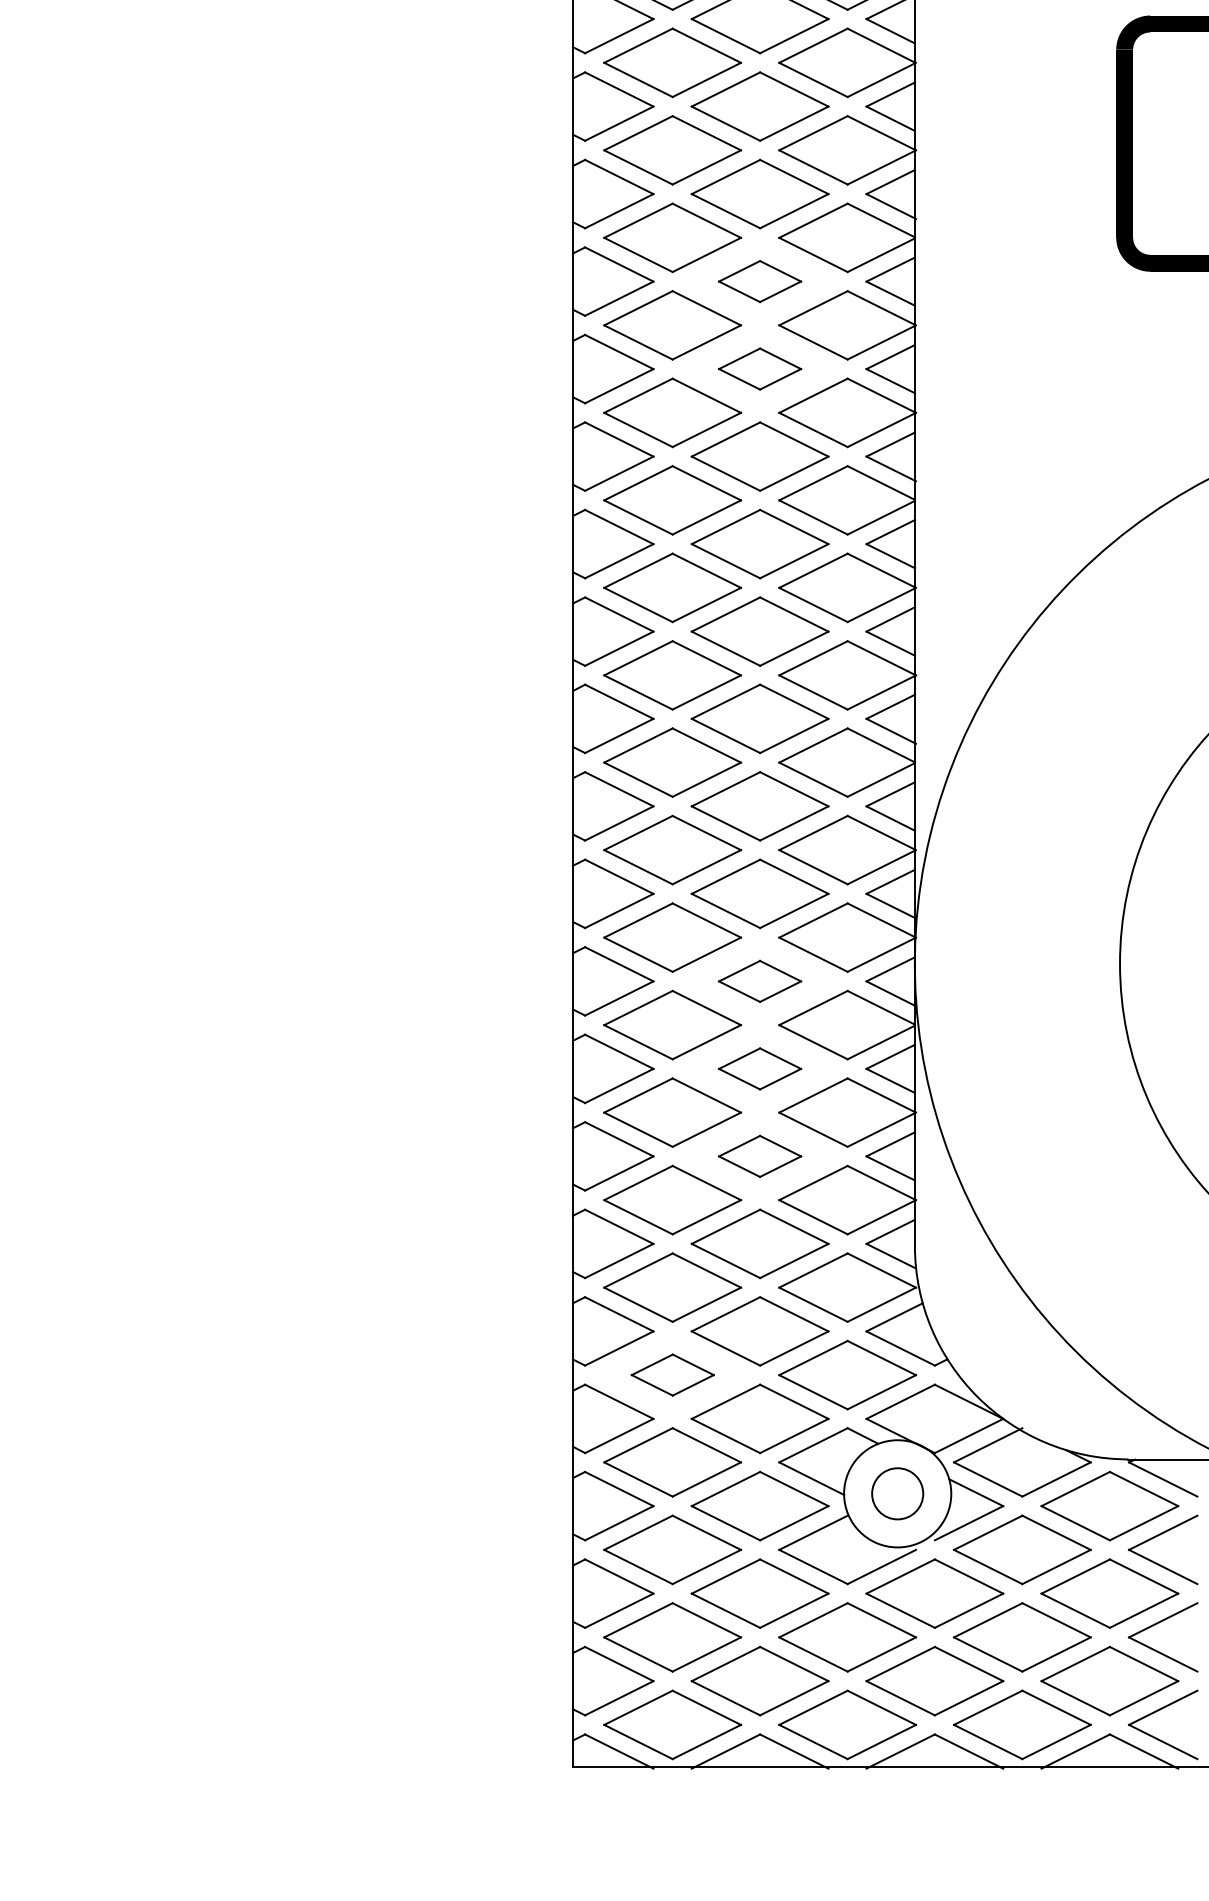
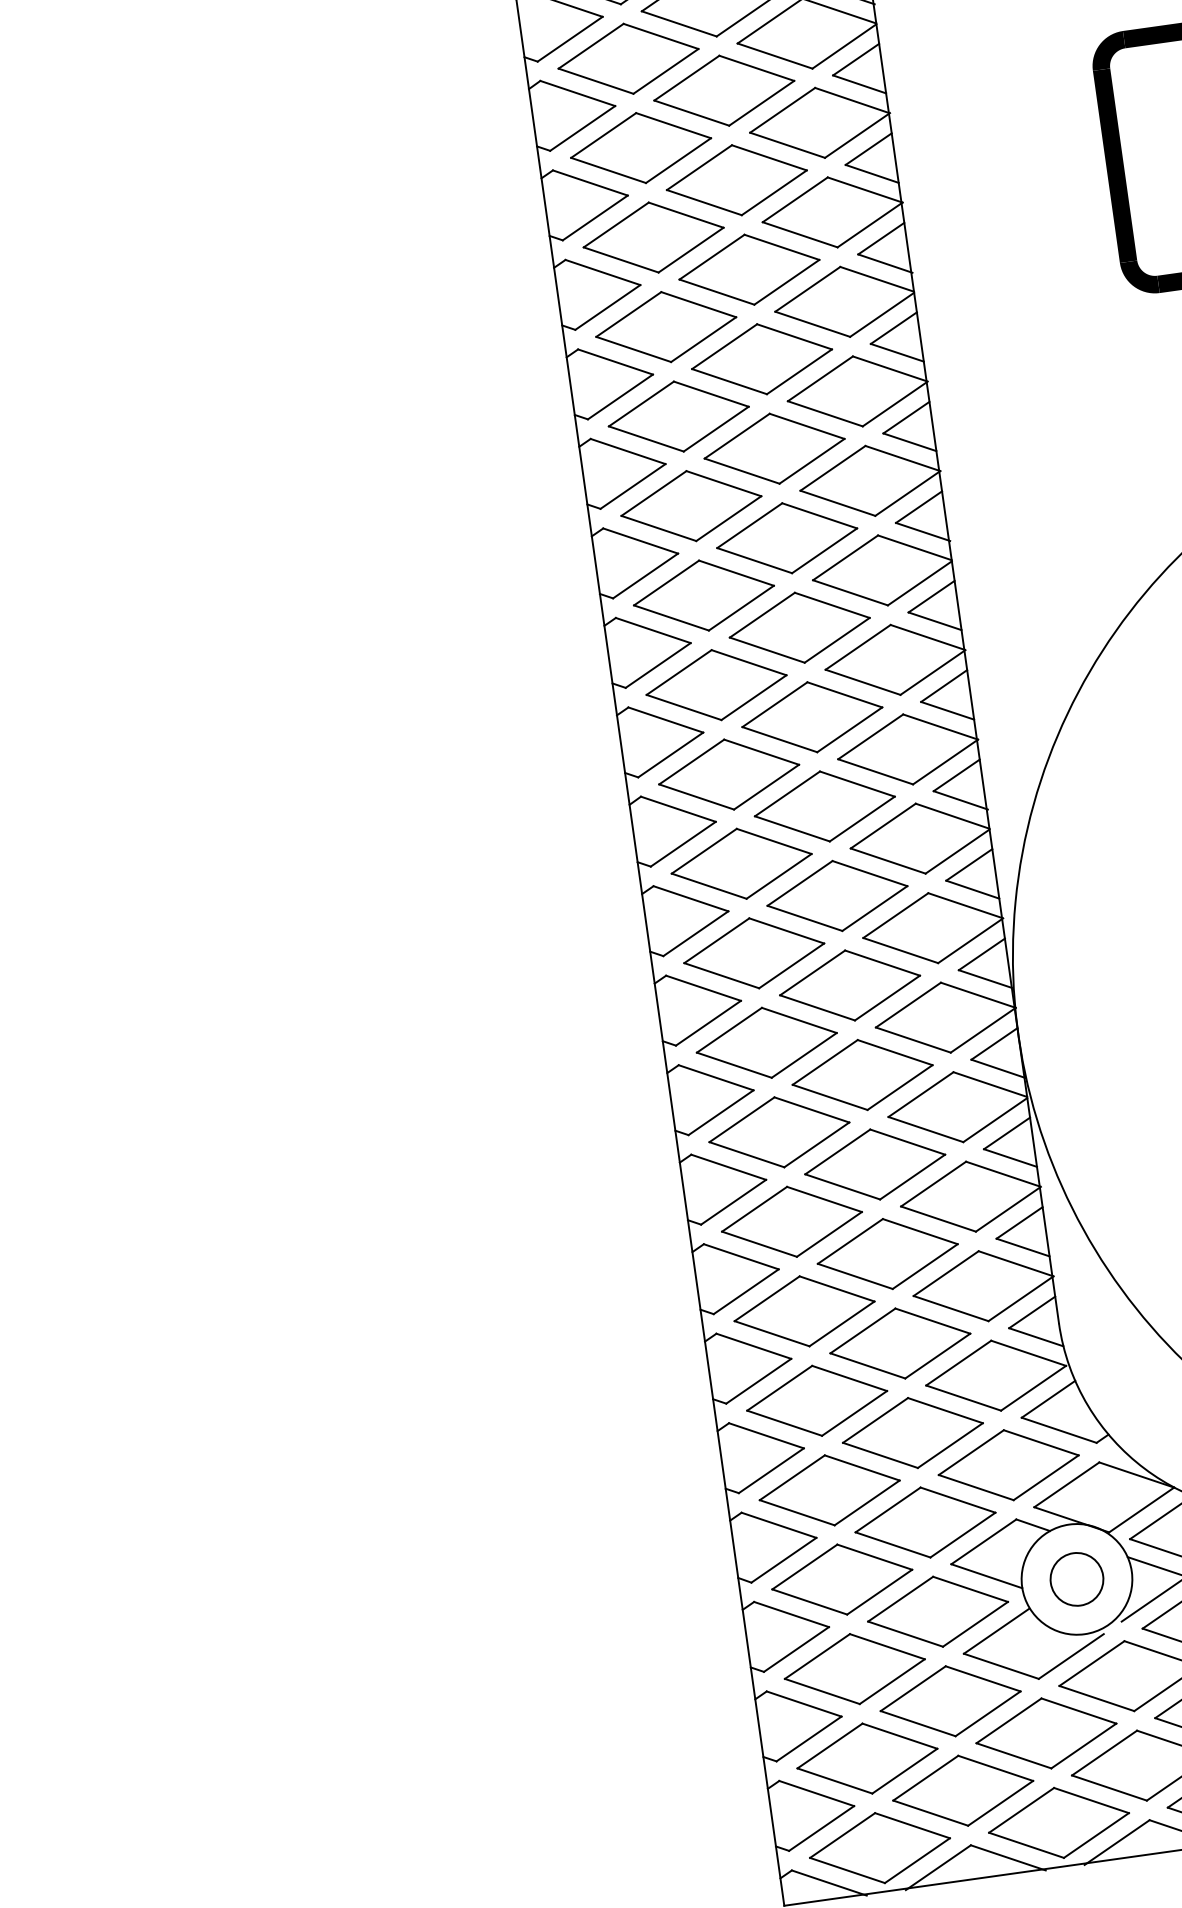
part: (759, 281) -> (761, 359), size x1.67
part: (759, 368) -> (773, 448), size x1.67
part: (759, 981) -> (861, 1075), size x1.67
part: (759, 1068) -> (874, 1164), size x1.67
part: (759, 1156) -> (887, 1254), size x1.67
part: (672, 1374) -> (829, 1489), size x1.67

